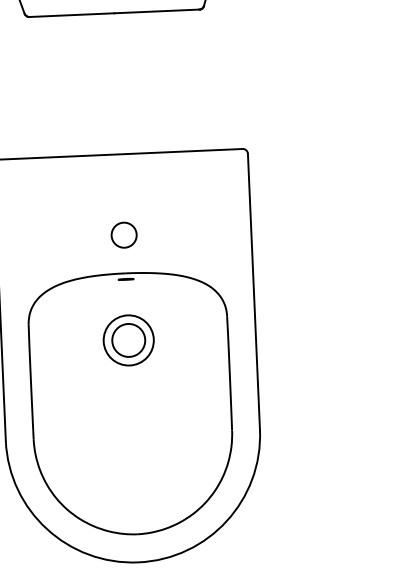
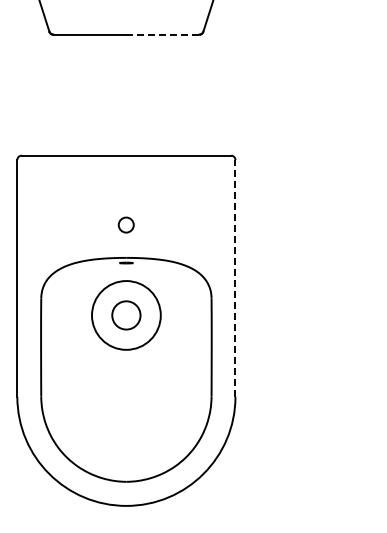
line: (157, 11) -> (163, 34), solid -> dashed
circle: (123, 234) -> (125, 224), size x0.7
line: (253, 290) -> (235, 277), solid -> dashed
circle: (127, 339) -> (125, 314), size x1.6

